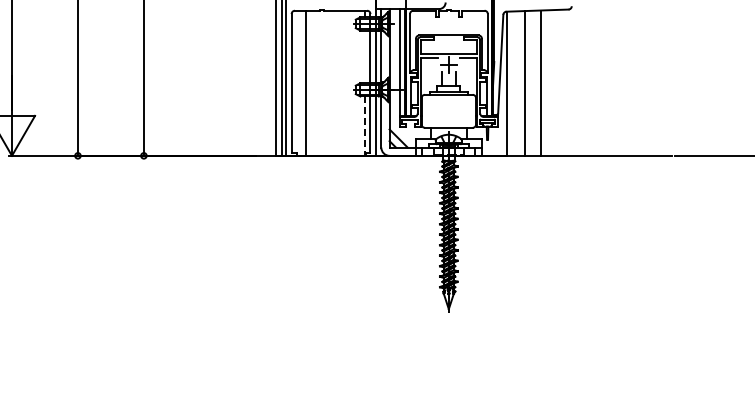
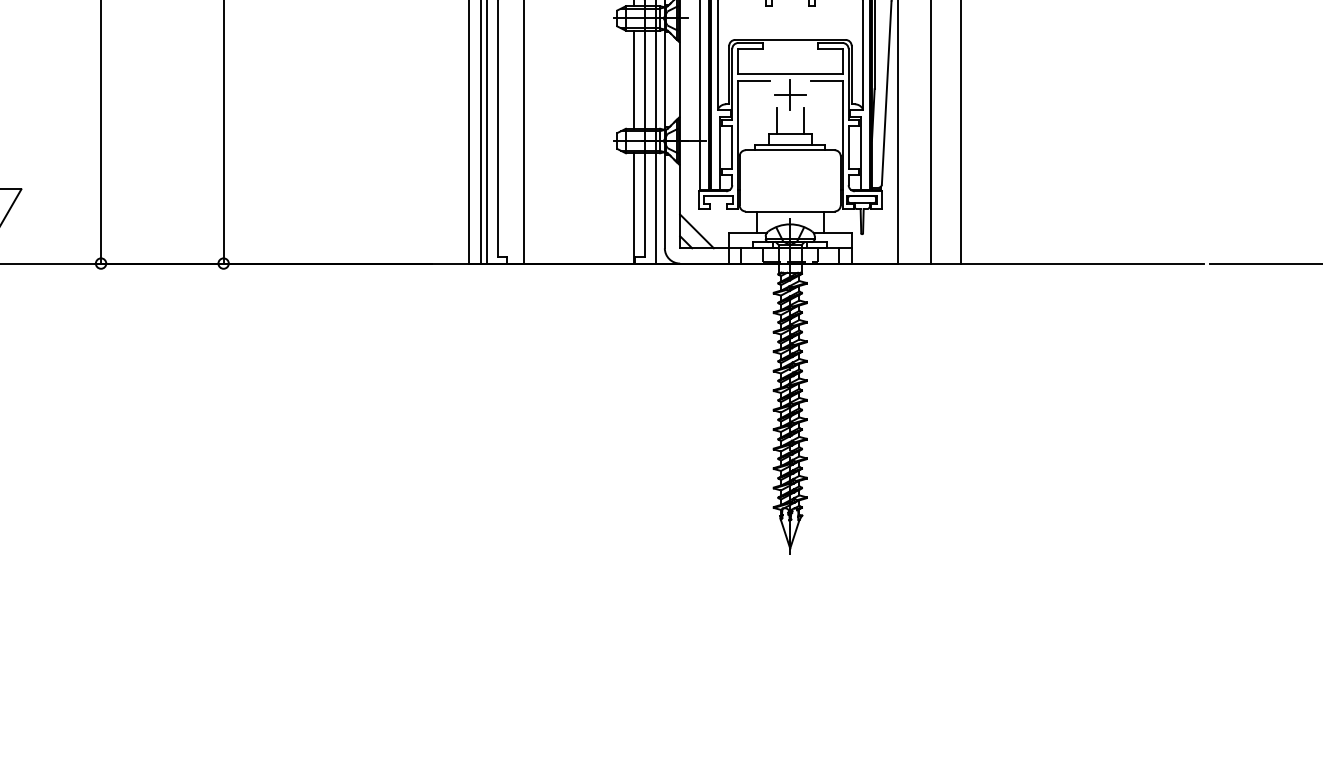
line: (364, 56) -> (633, 78), added
line: (364, 126) -> (633, 209), dashed -> solid

